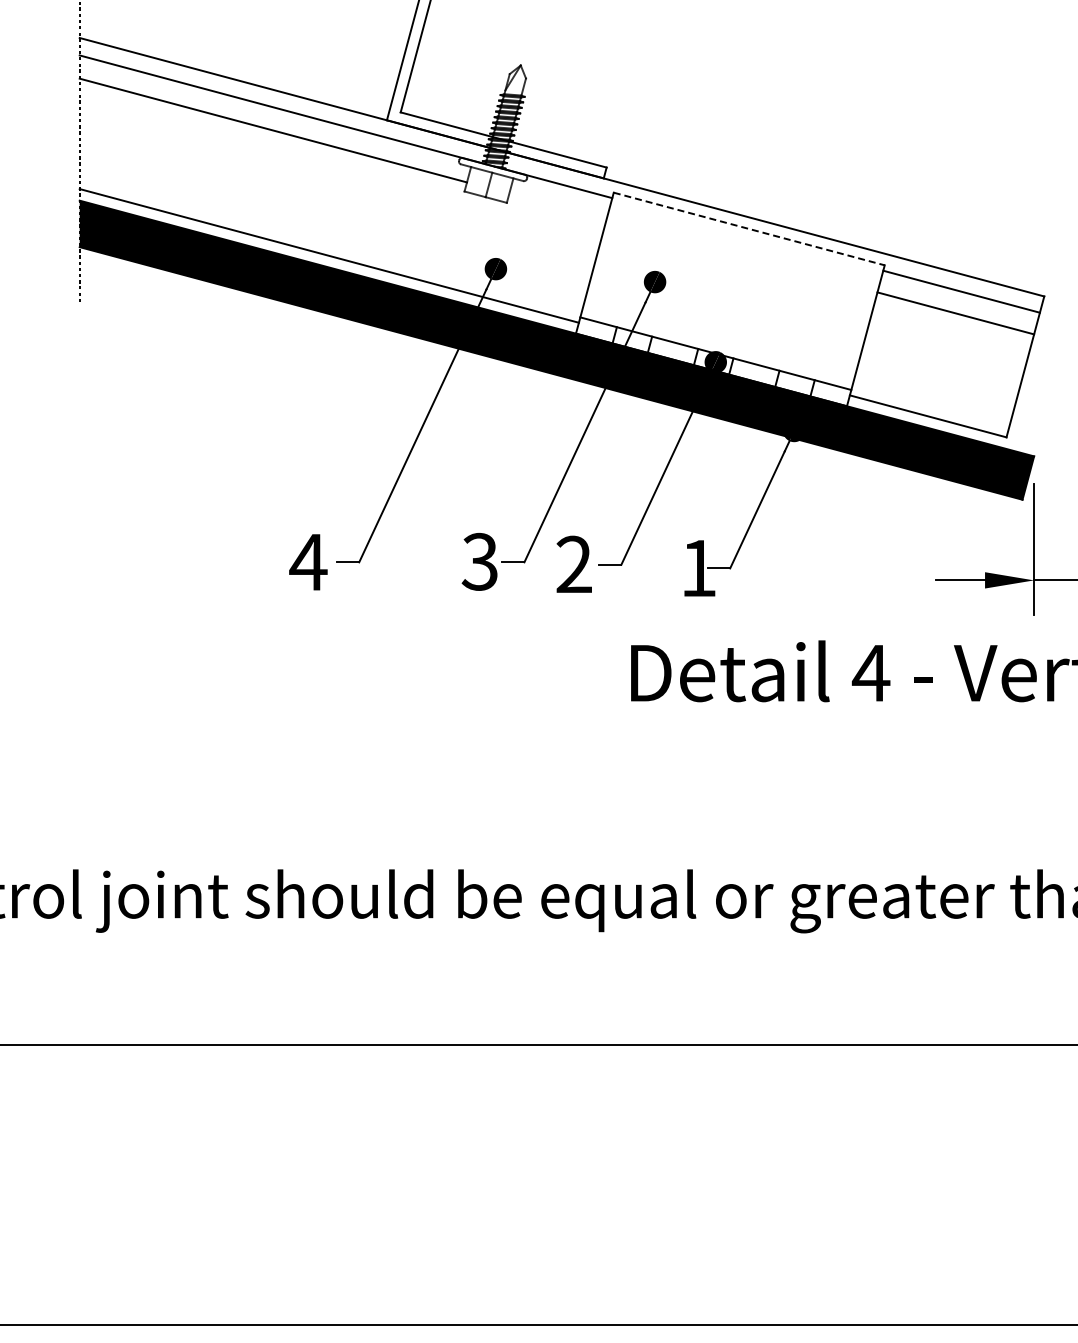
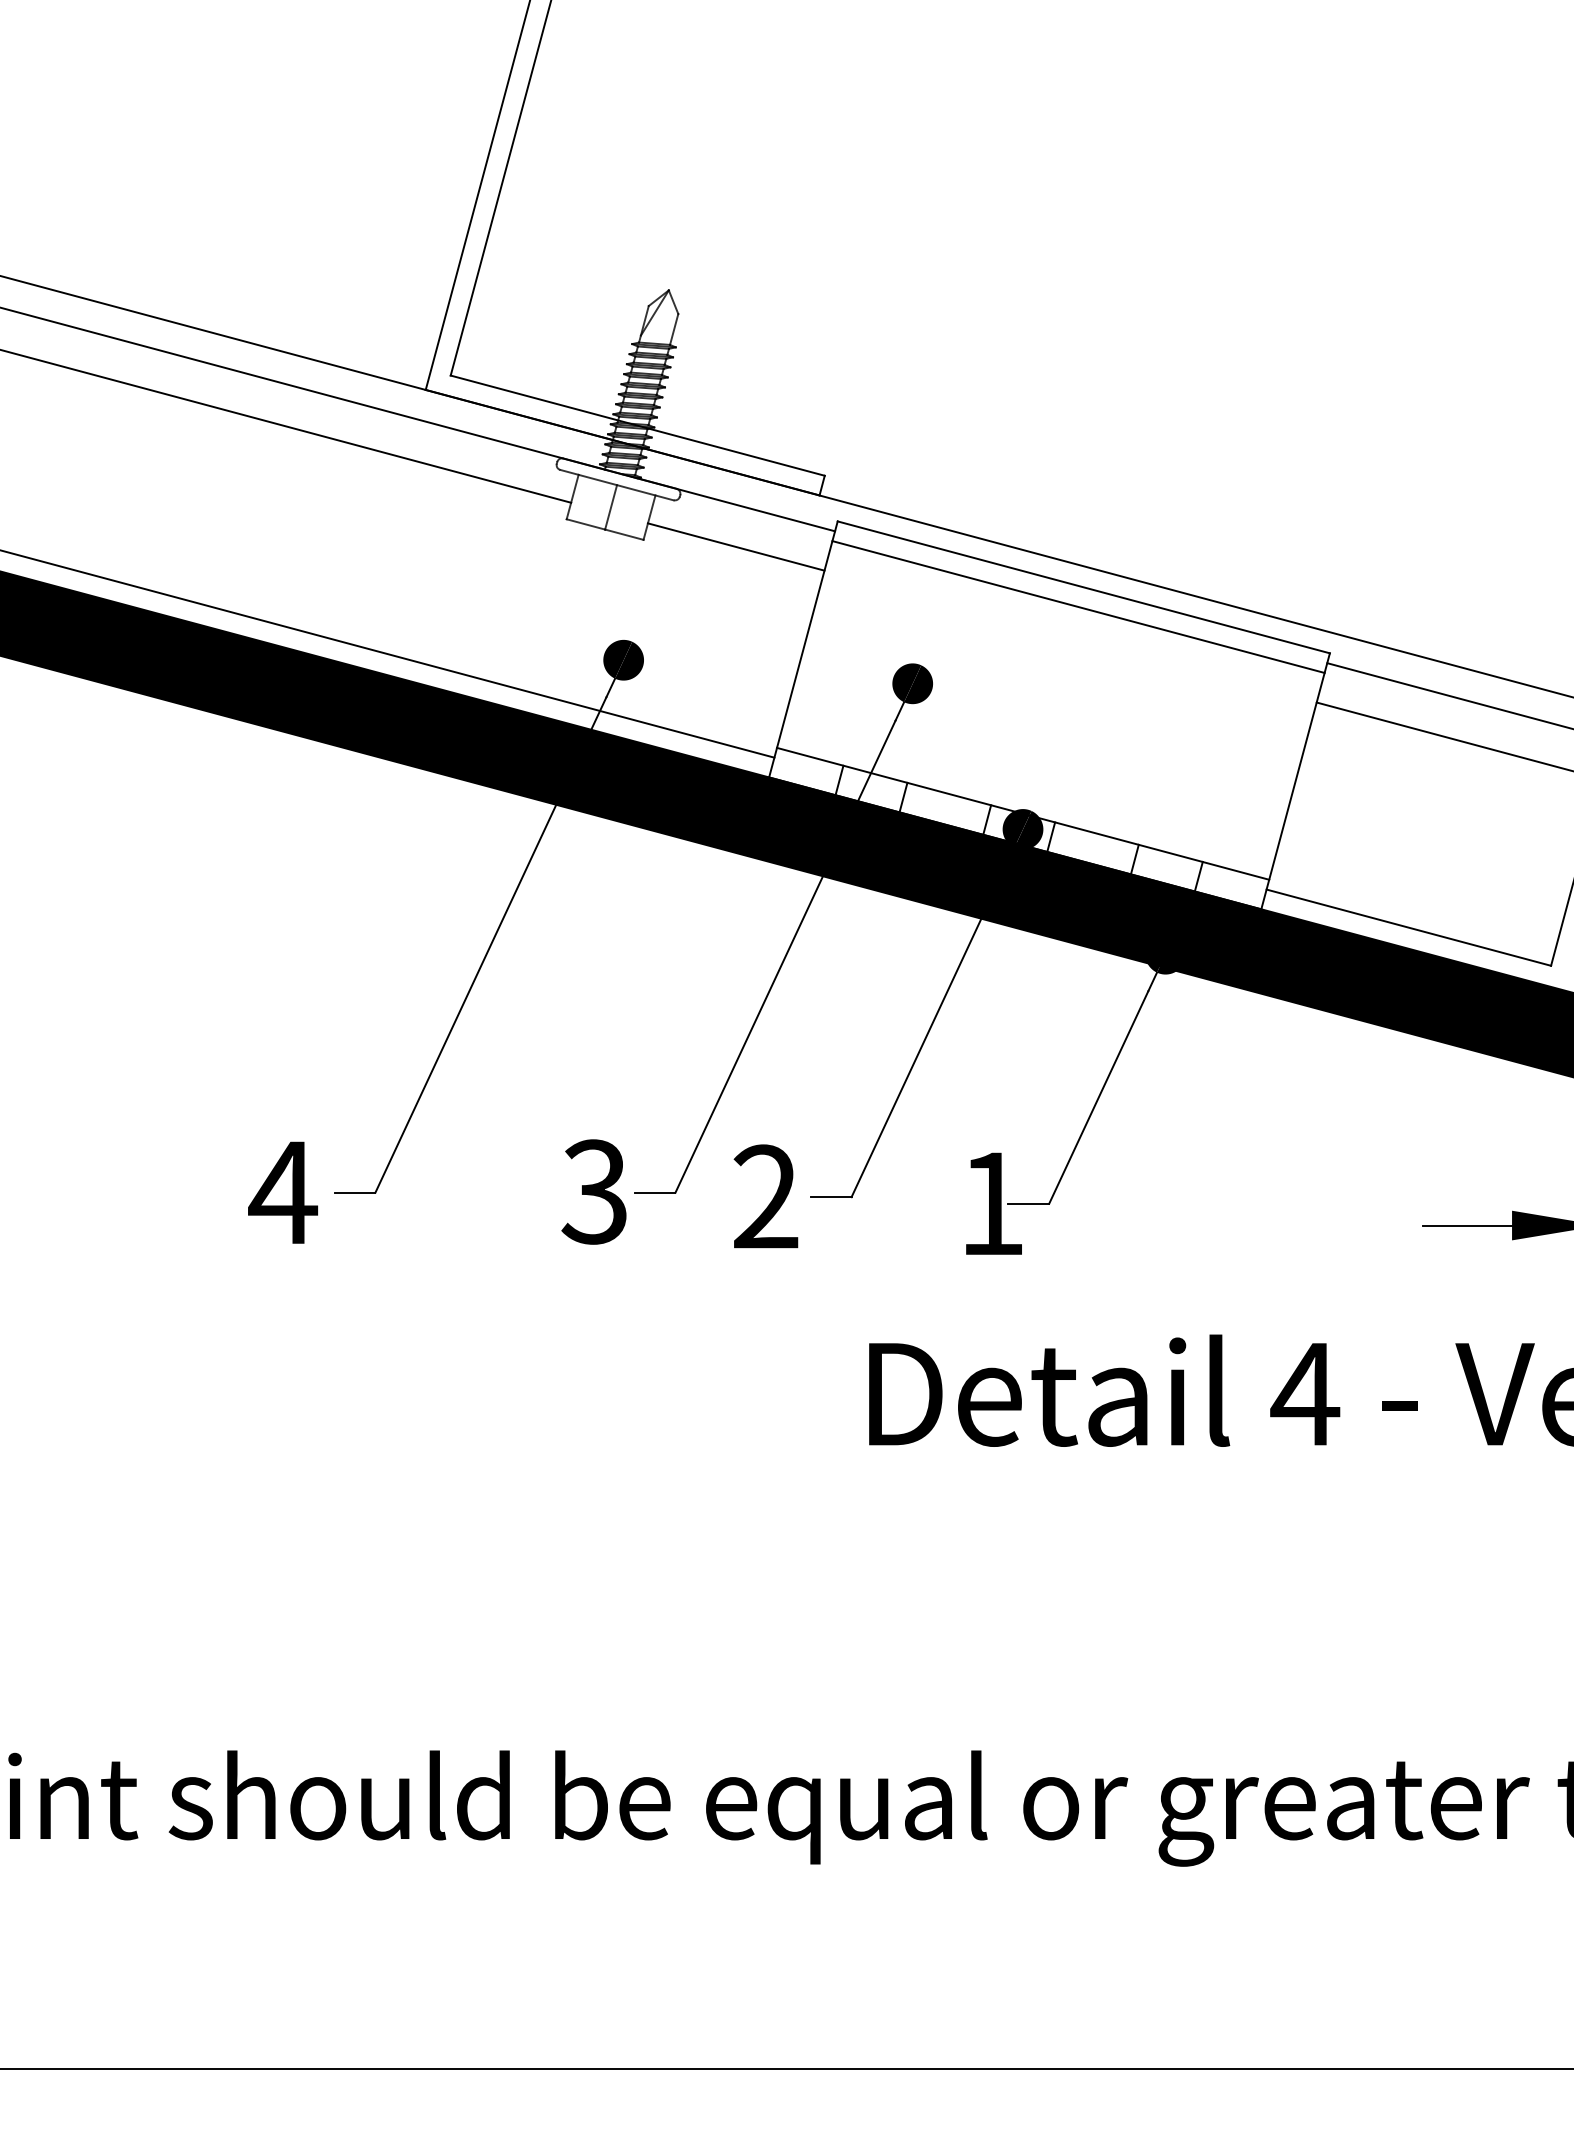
line: (557, 206) -> (735, 546), added
line: (749, 229) -> (1084, 588), dashed -> solid
line: (745, 239) -> (1076, 606), added

